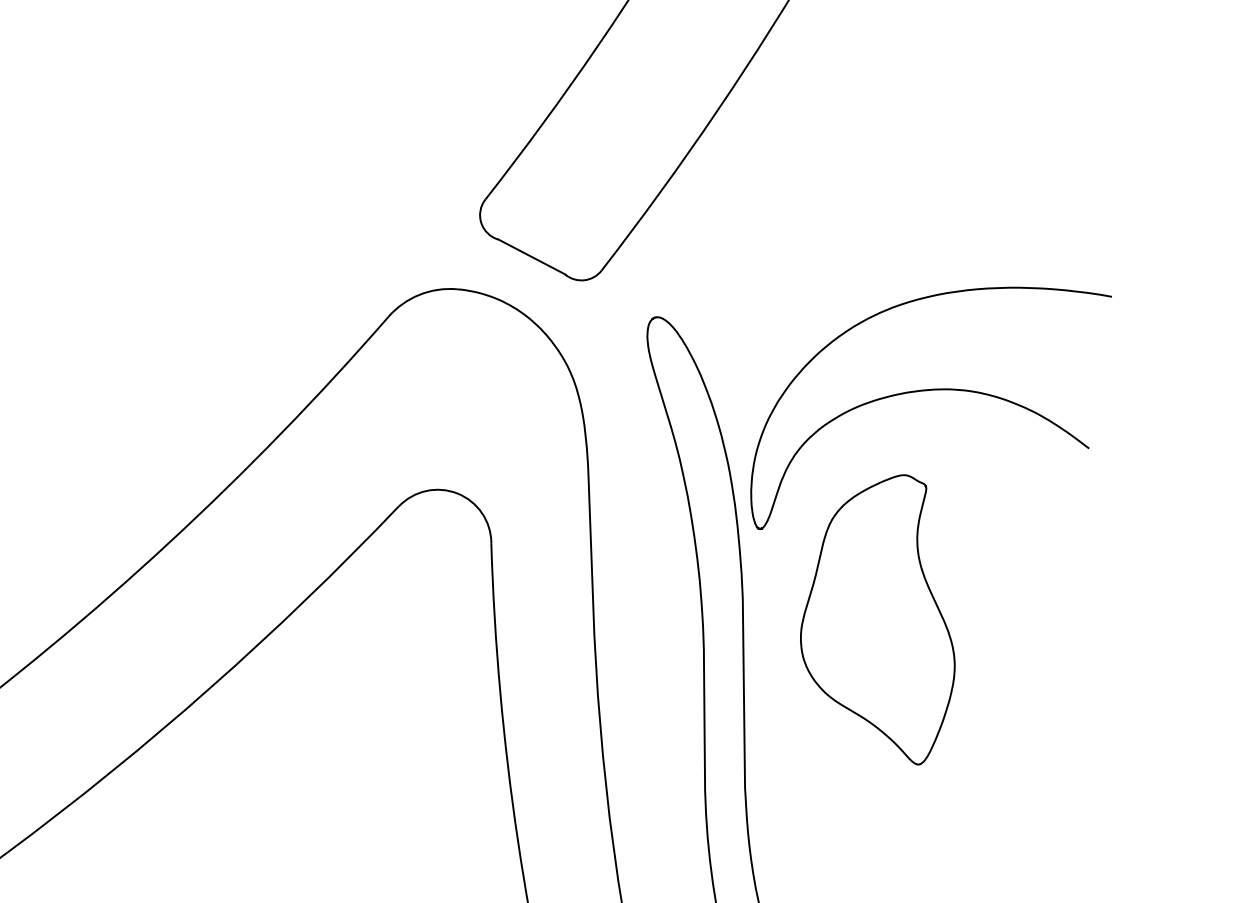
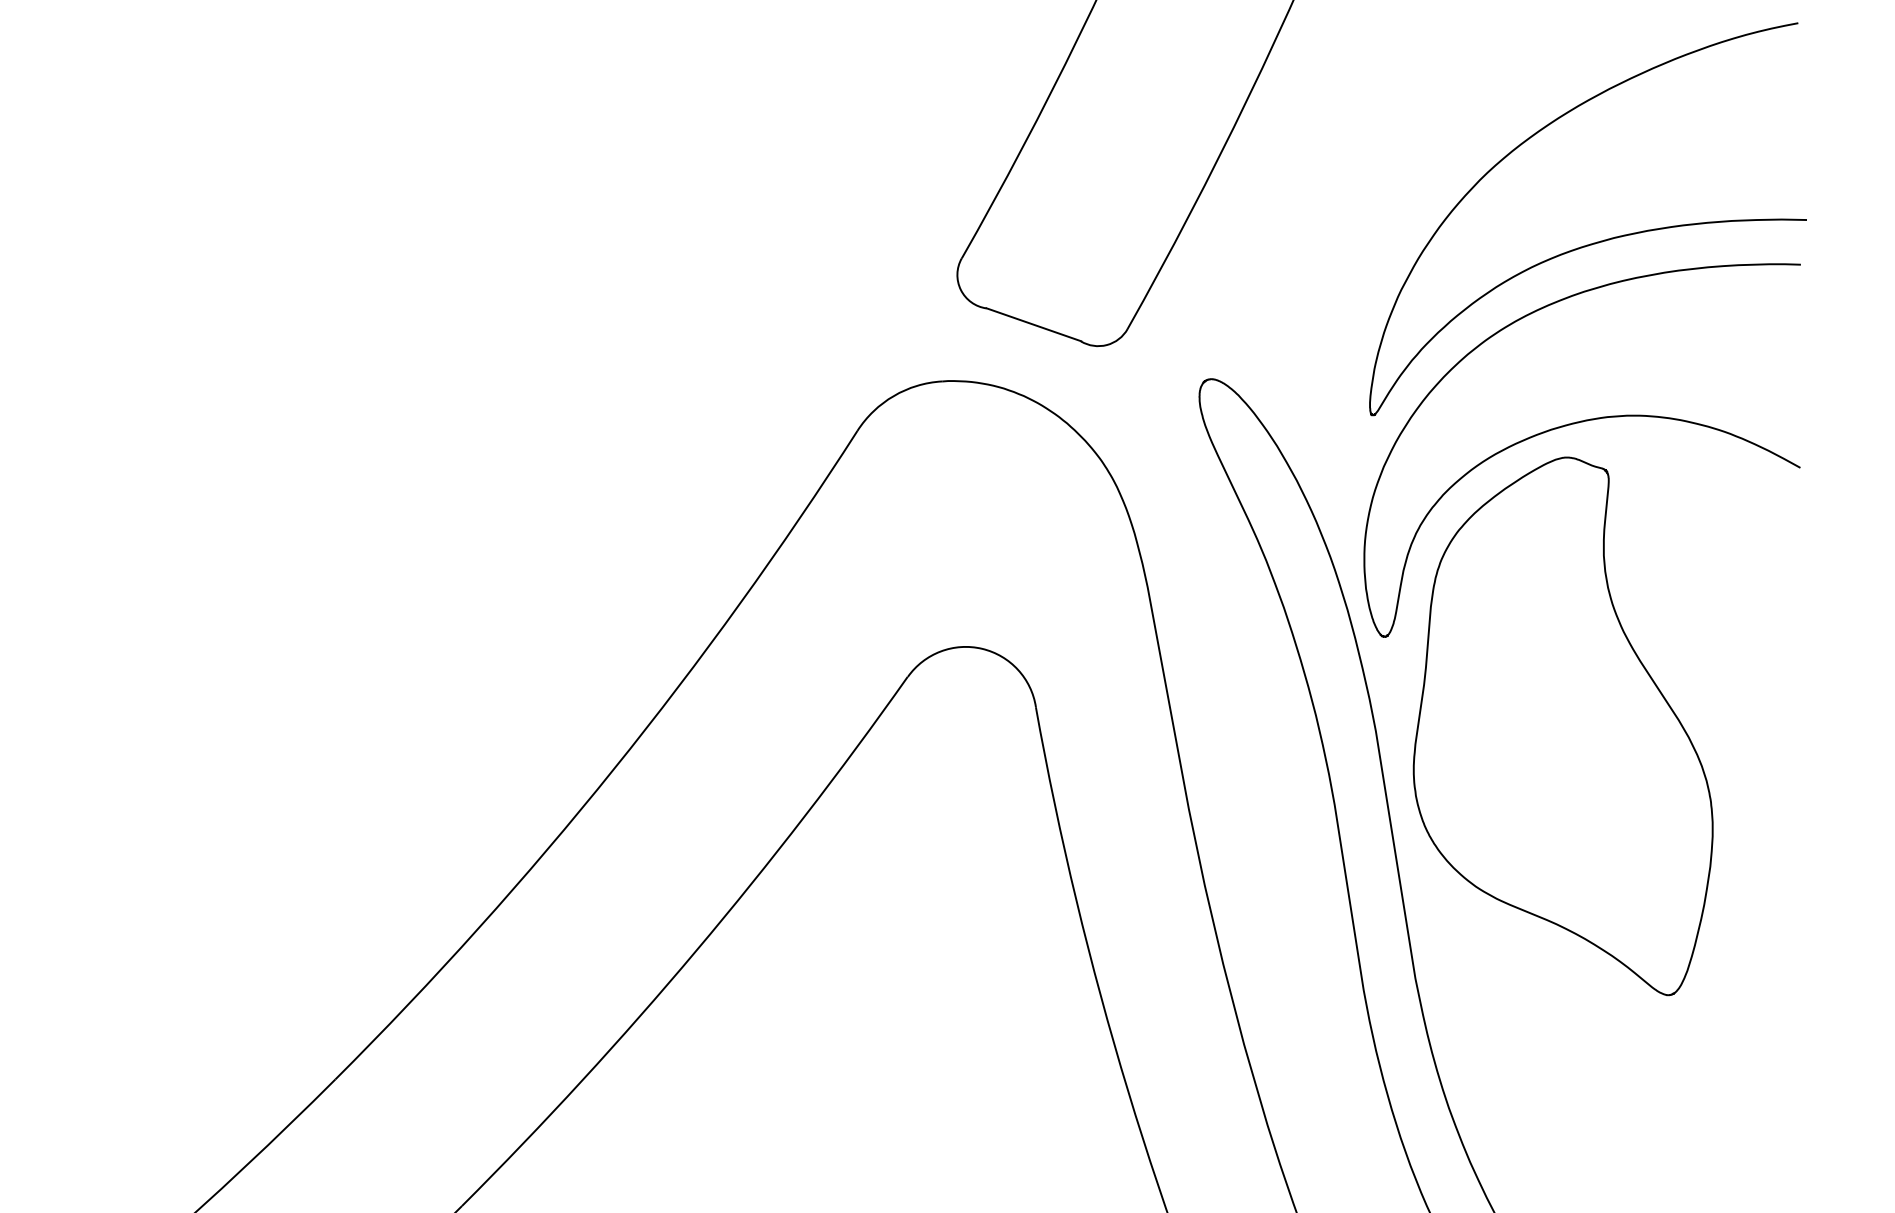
curve: (959, 257) -> (1593, 242), added
part: (882, 615) -> (1562, 726), size x1.43

